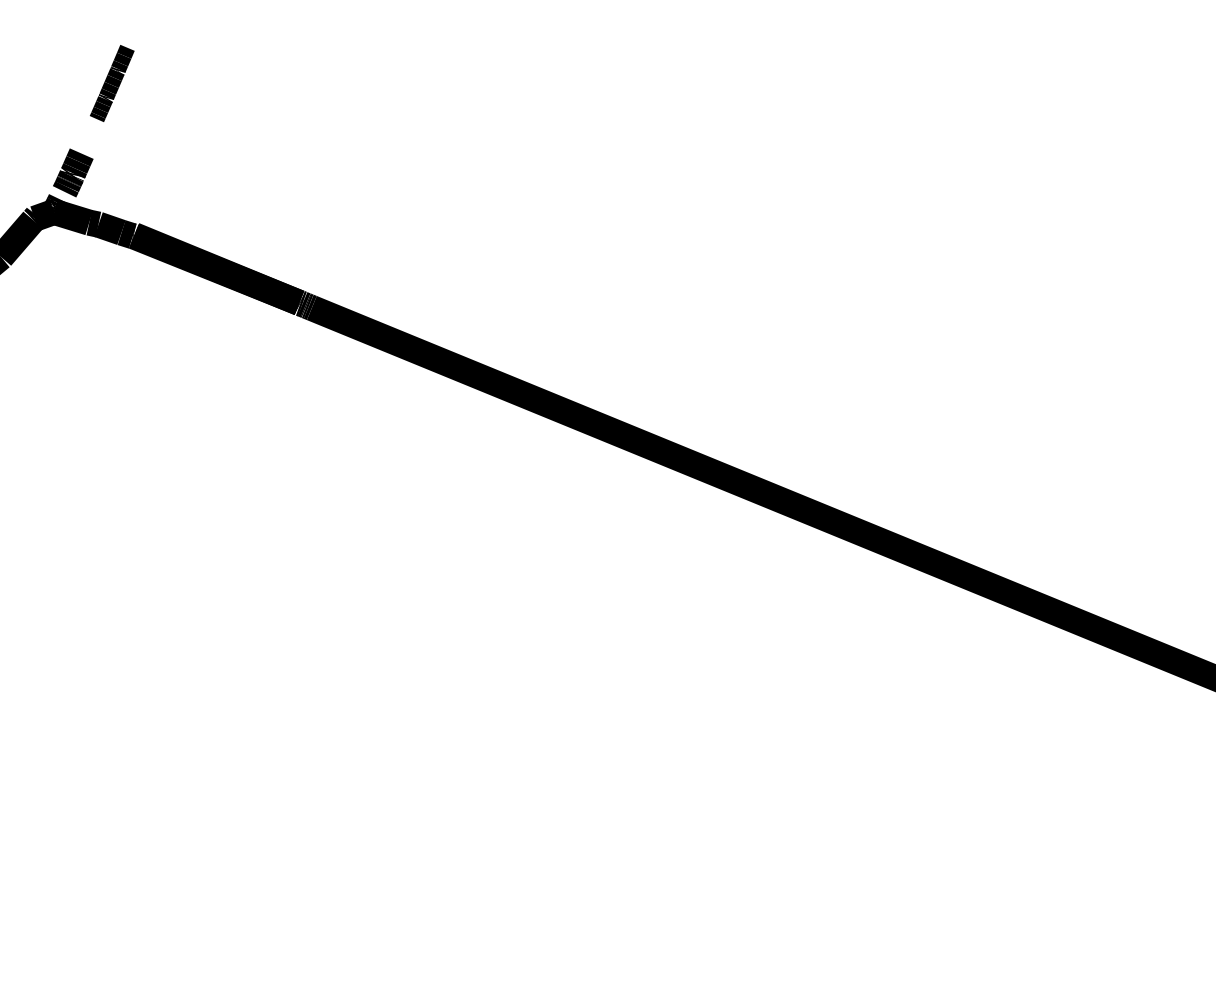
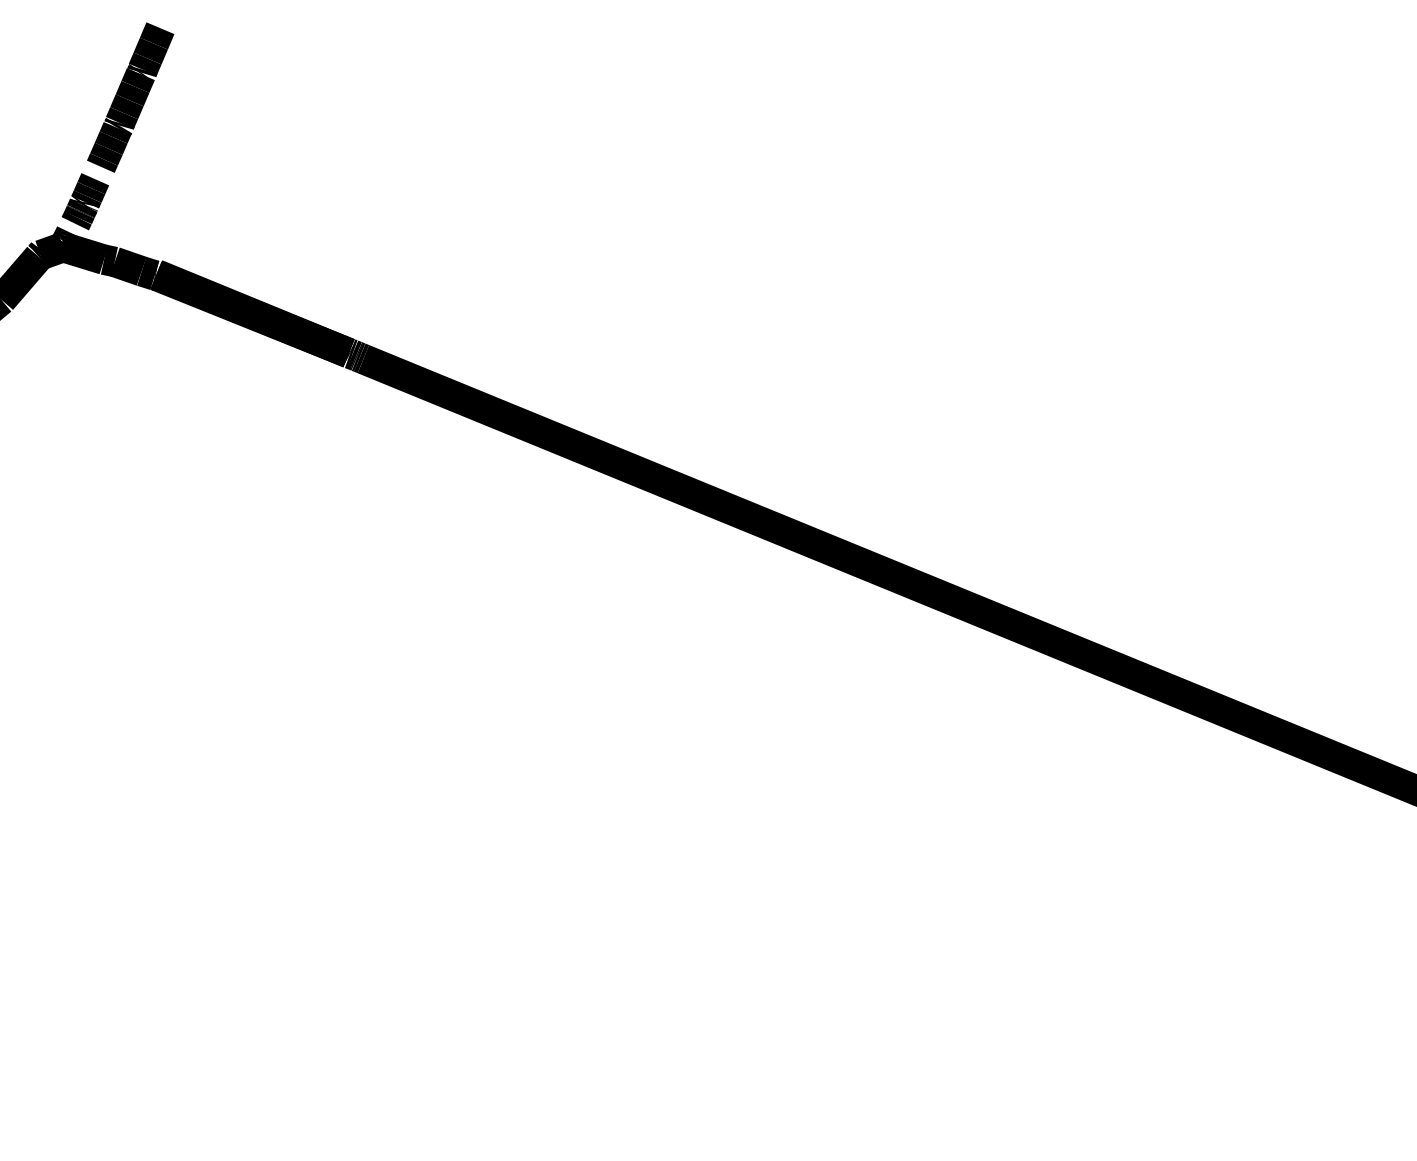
part: (111, 83) -> (130, 97), size x1.67

